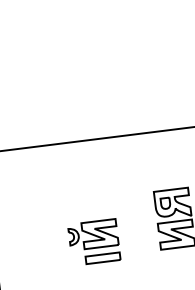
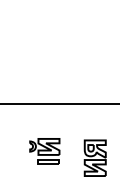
part: (93, 242) -> (44, 151), moved

